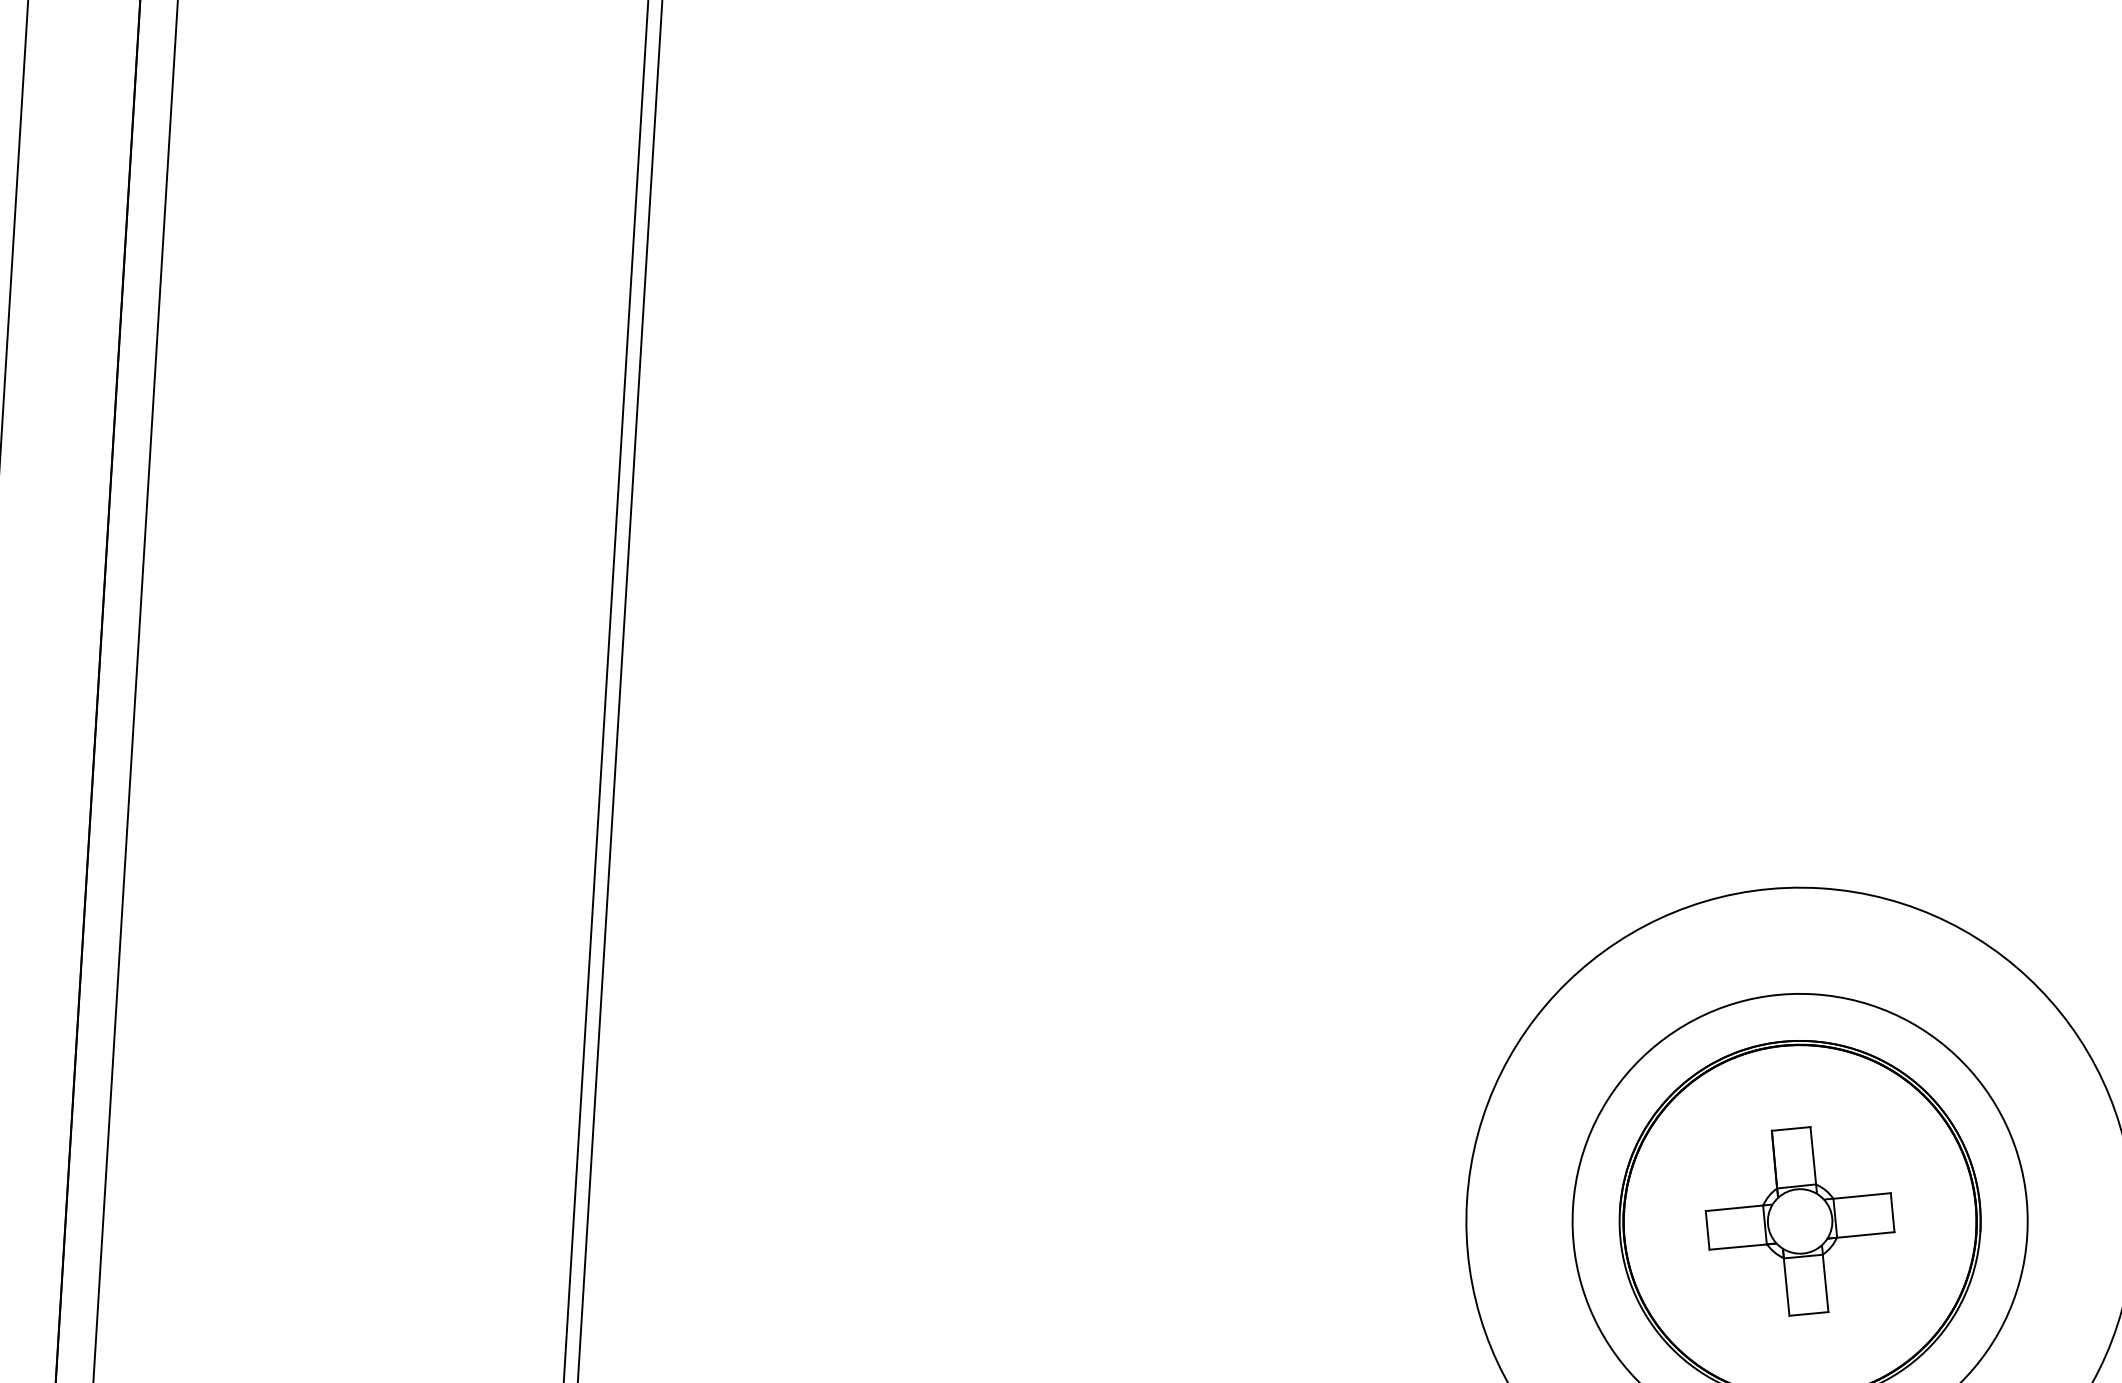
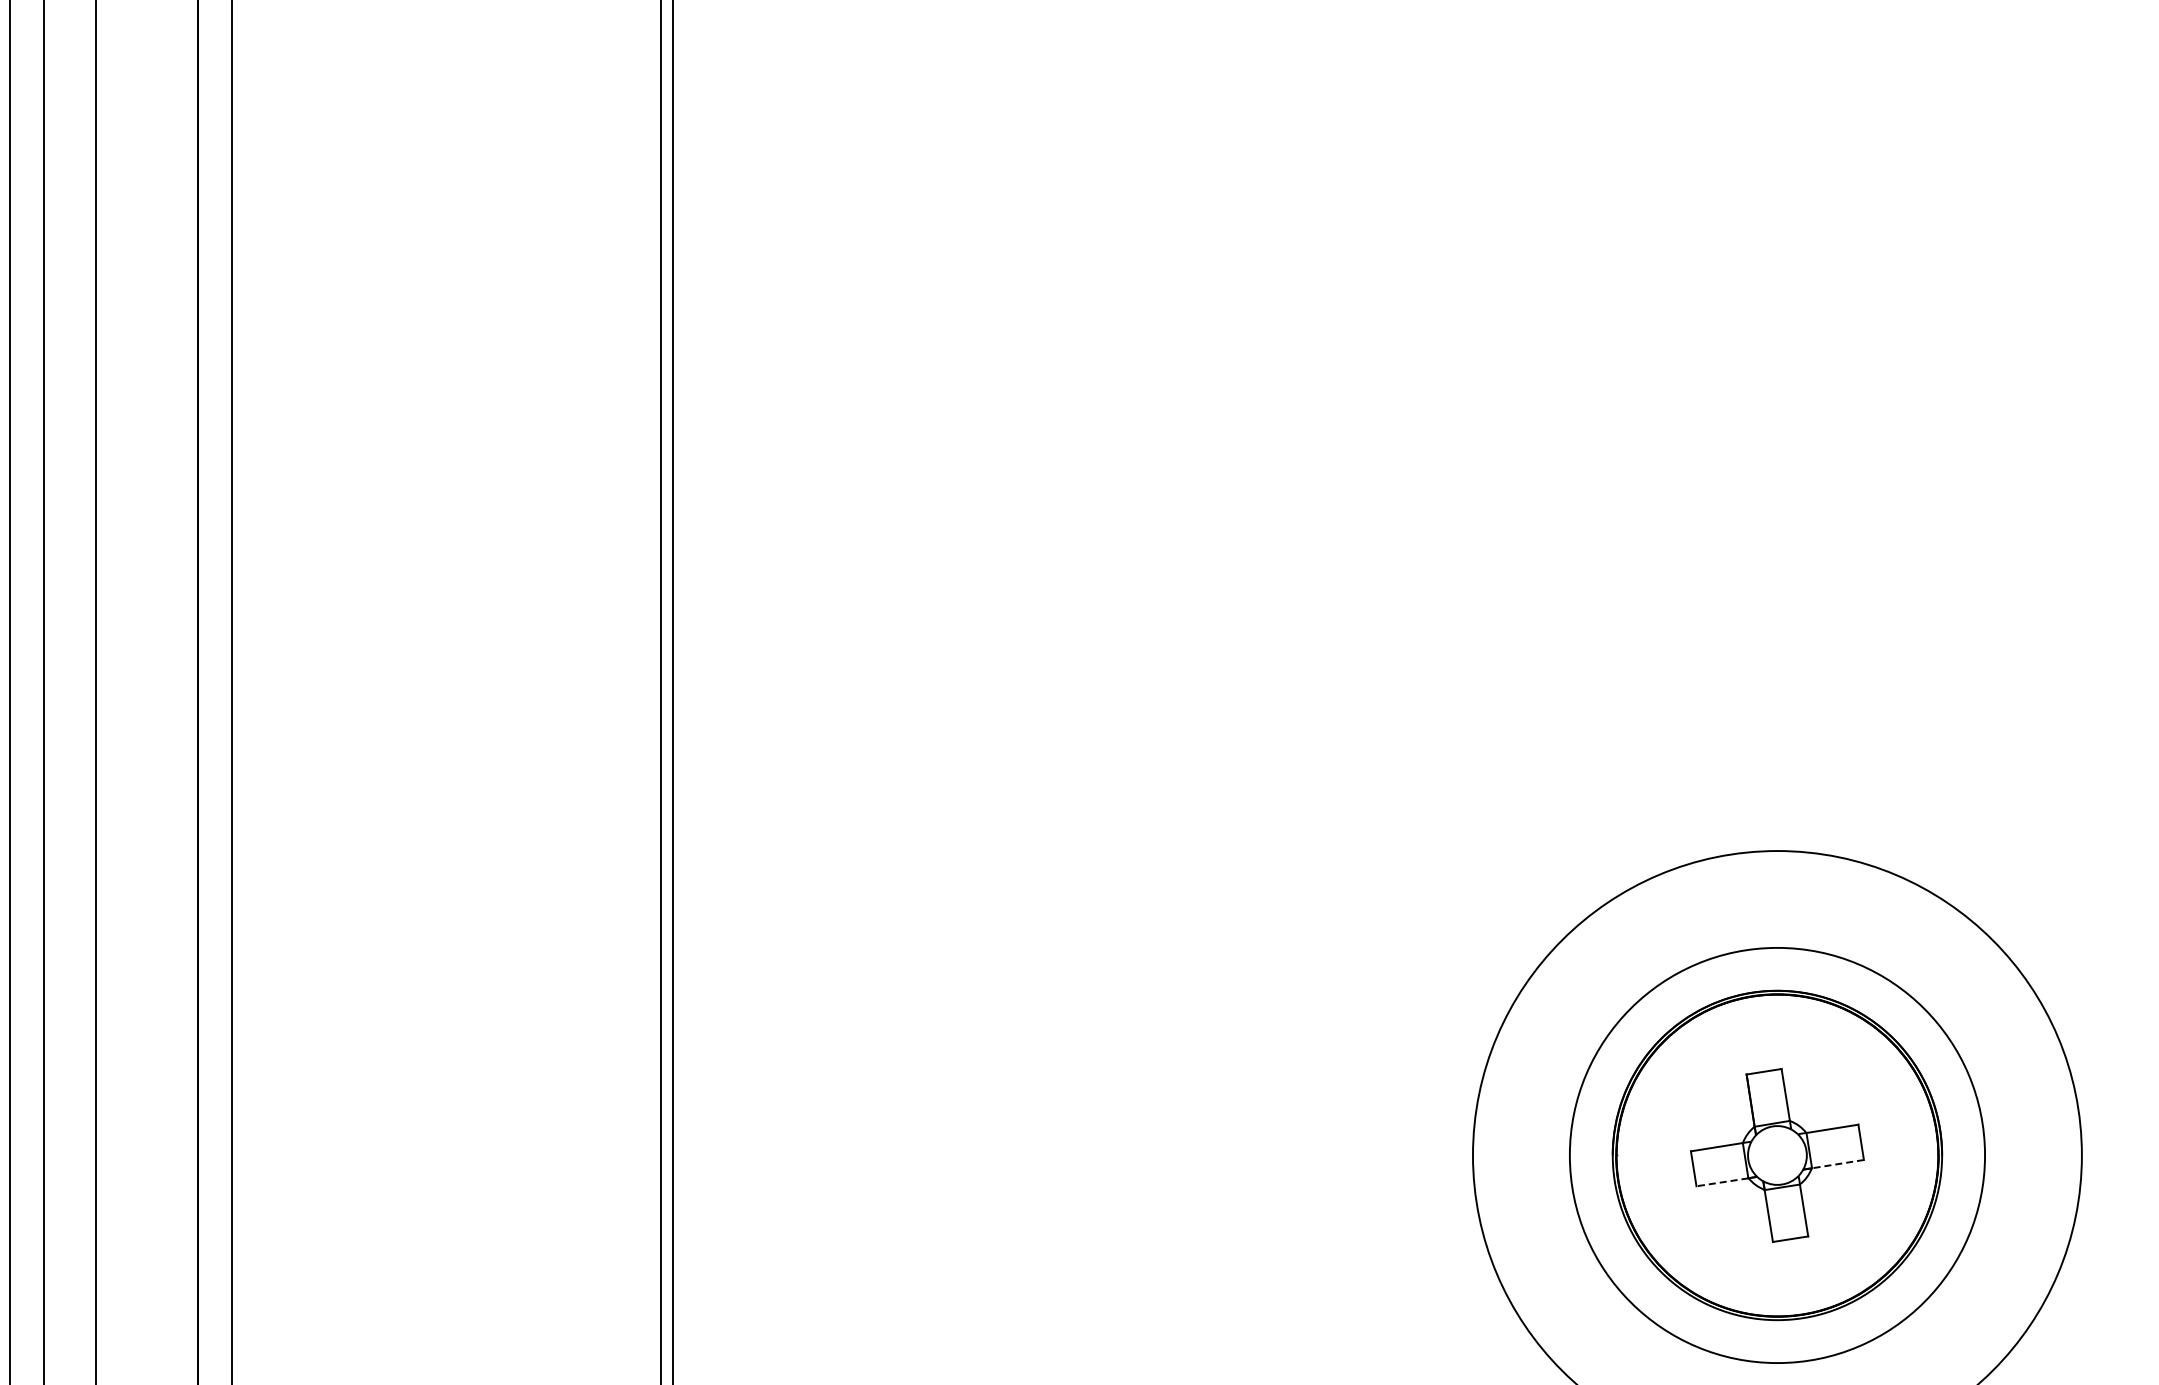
line: (1865, 1235) -> (1837, 1164), solid -> dashed
line: (1737, 1247) -> (1721, 1182), solid -> dashed

